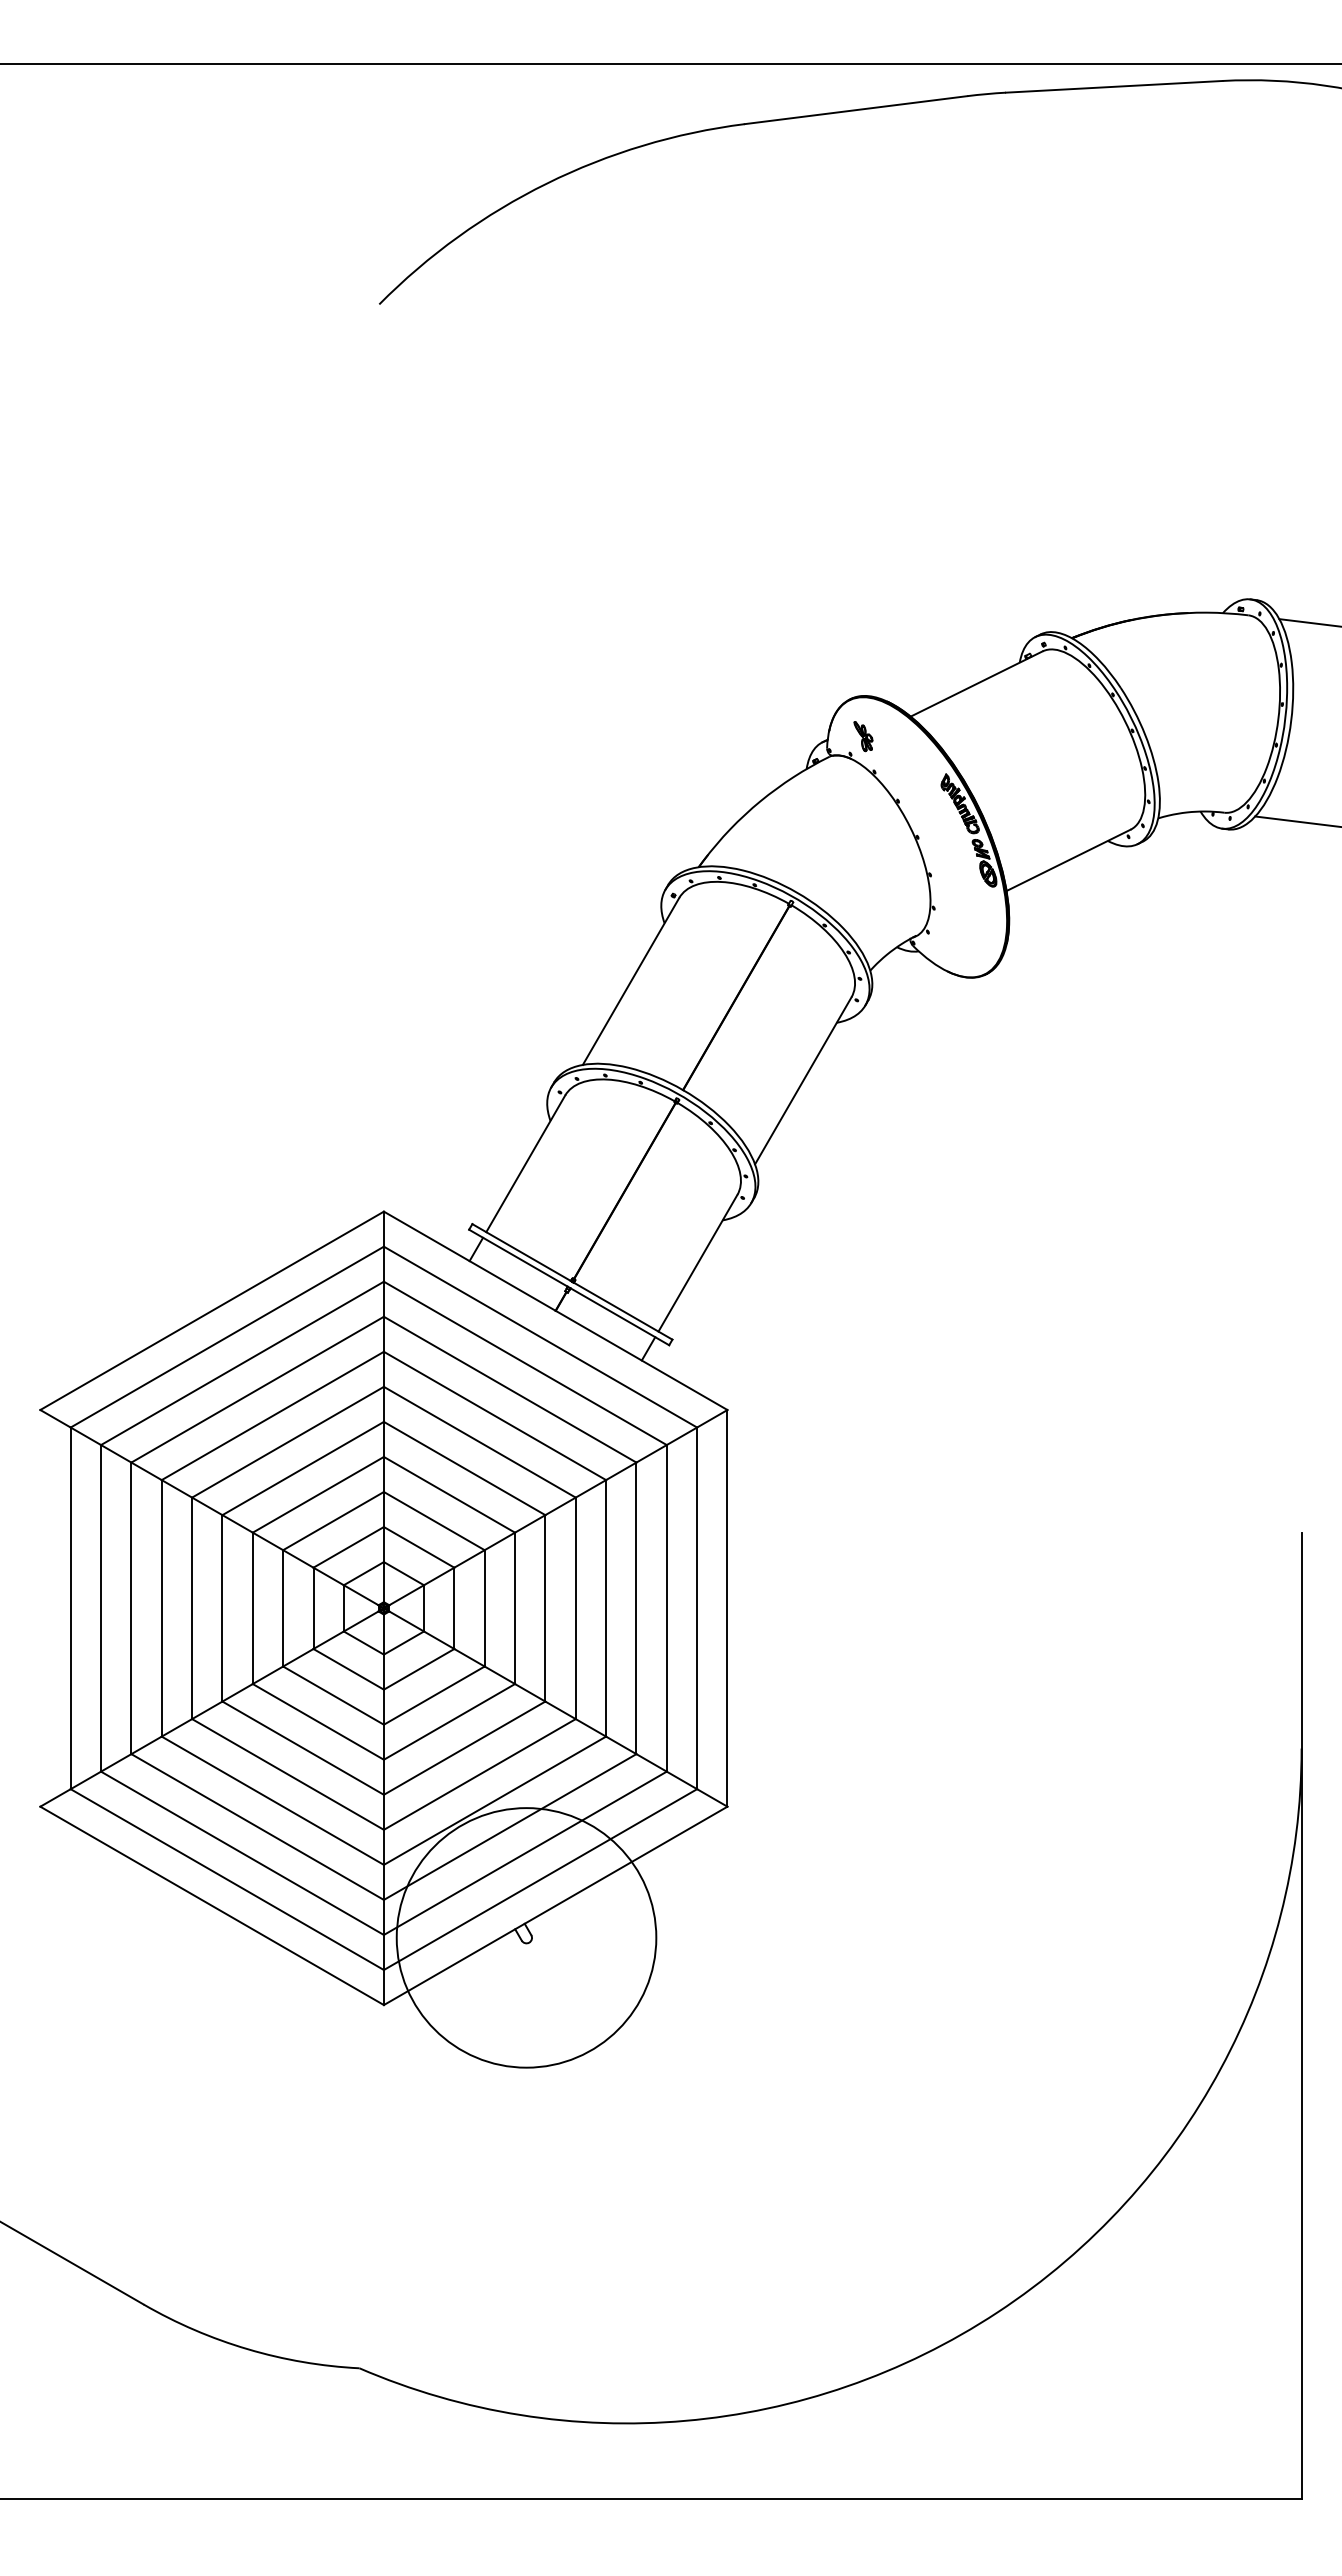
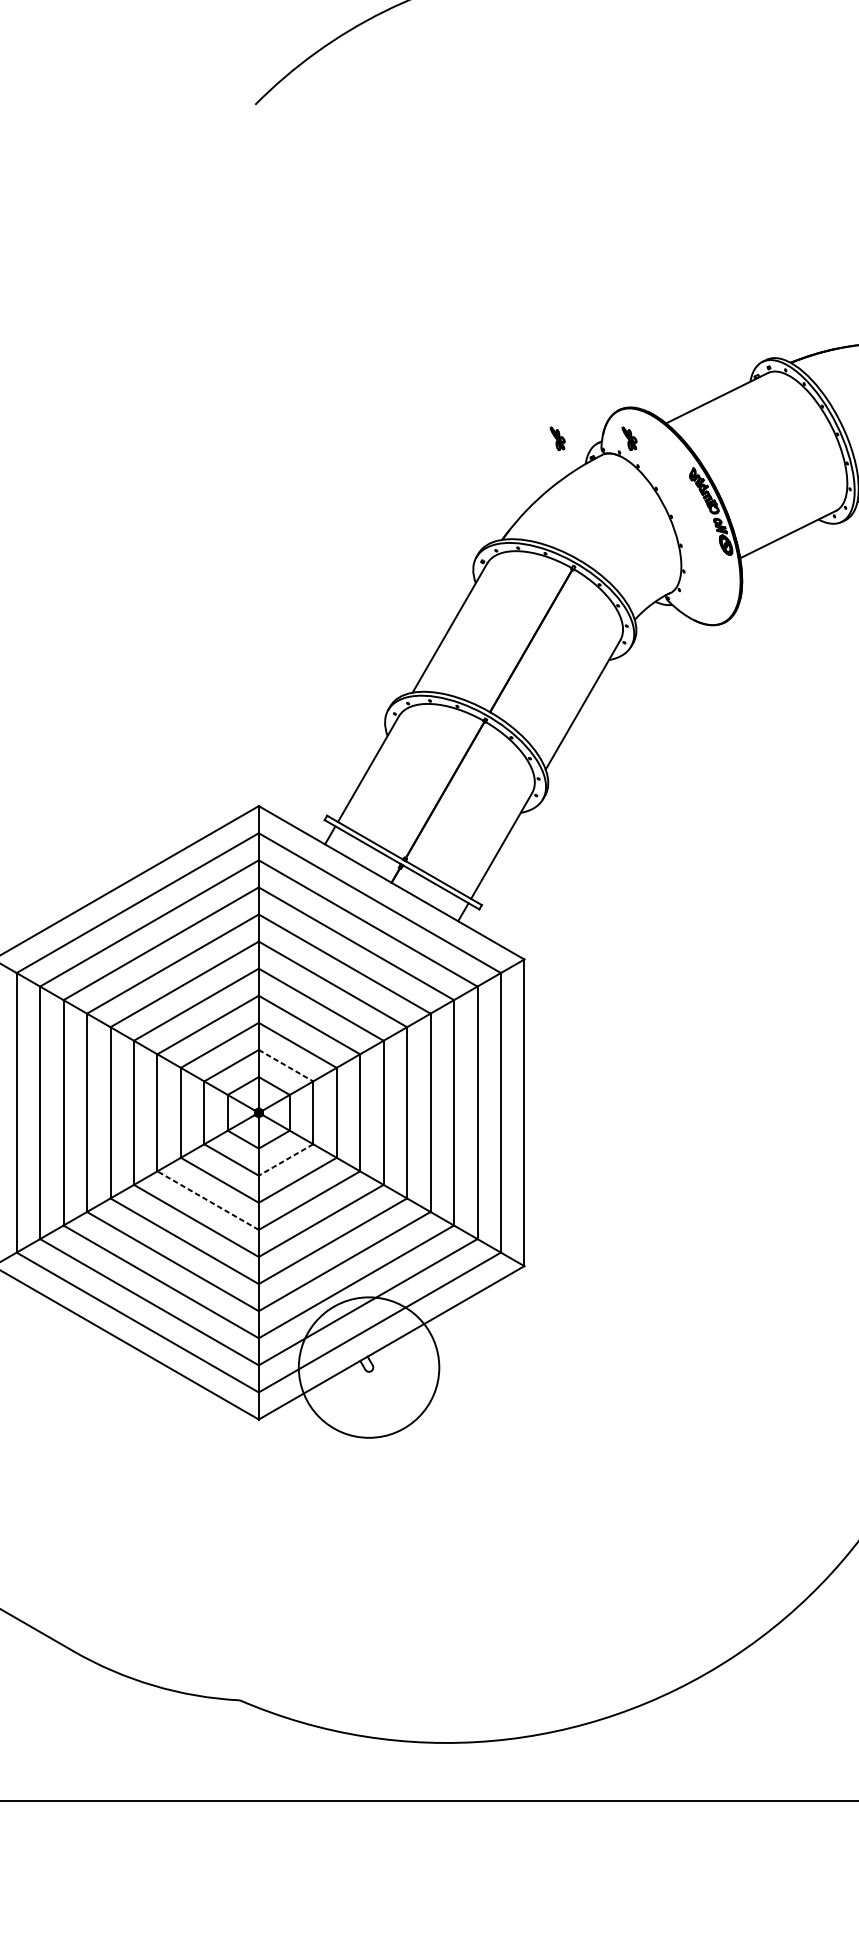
part: (770, 736) -> (557, 438), added
line: (419, 1547) -> (286, 1065), solid -> dashed
line: (419, 1669) -> (286, 1160), solid -> dashed
line: (318, 1721) -> (208, 1200), solid -> dashed
circle: (526, 1937) -> (369, 1367), size x0.7

